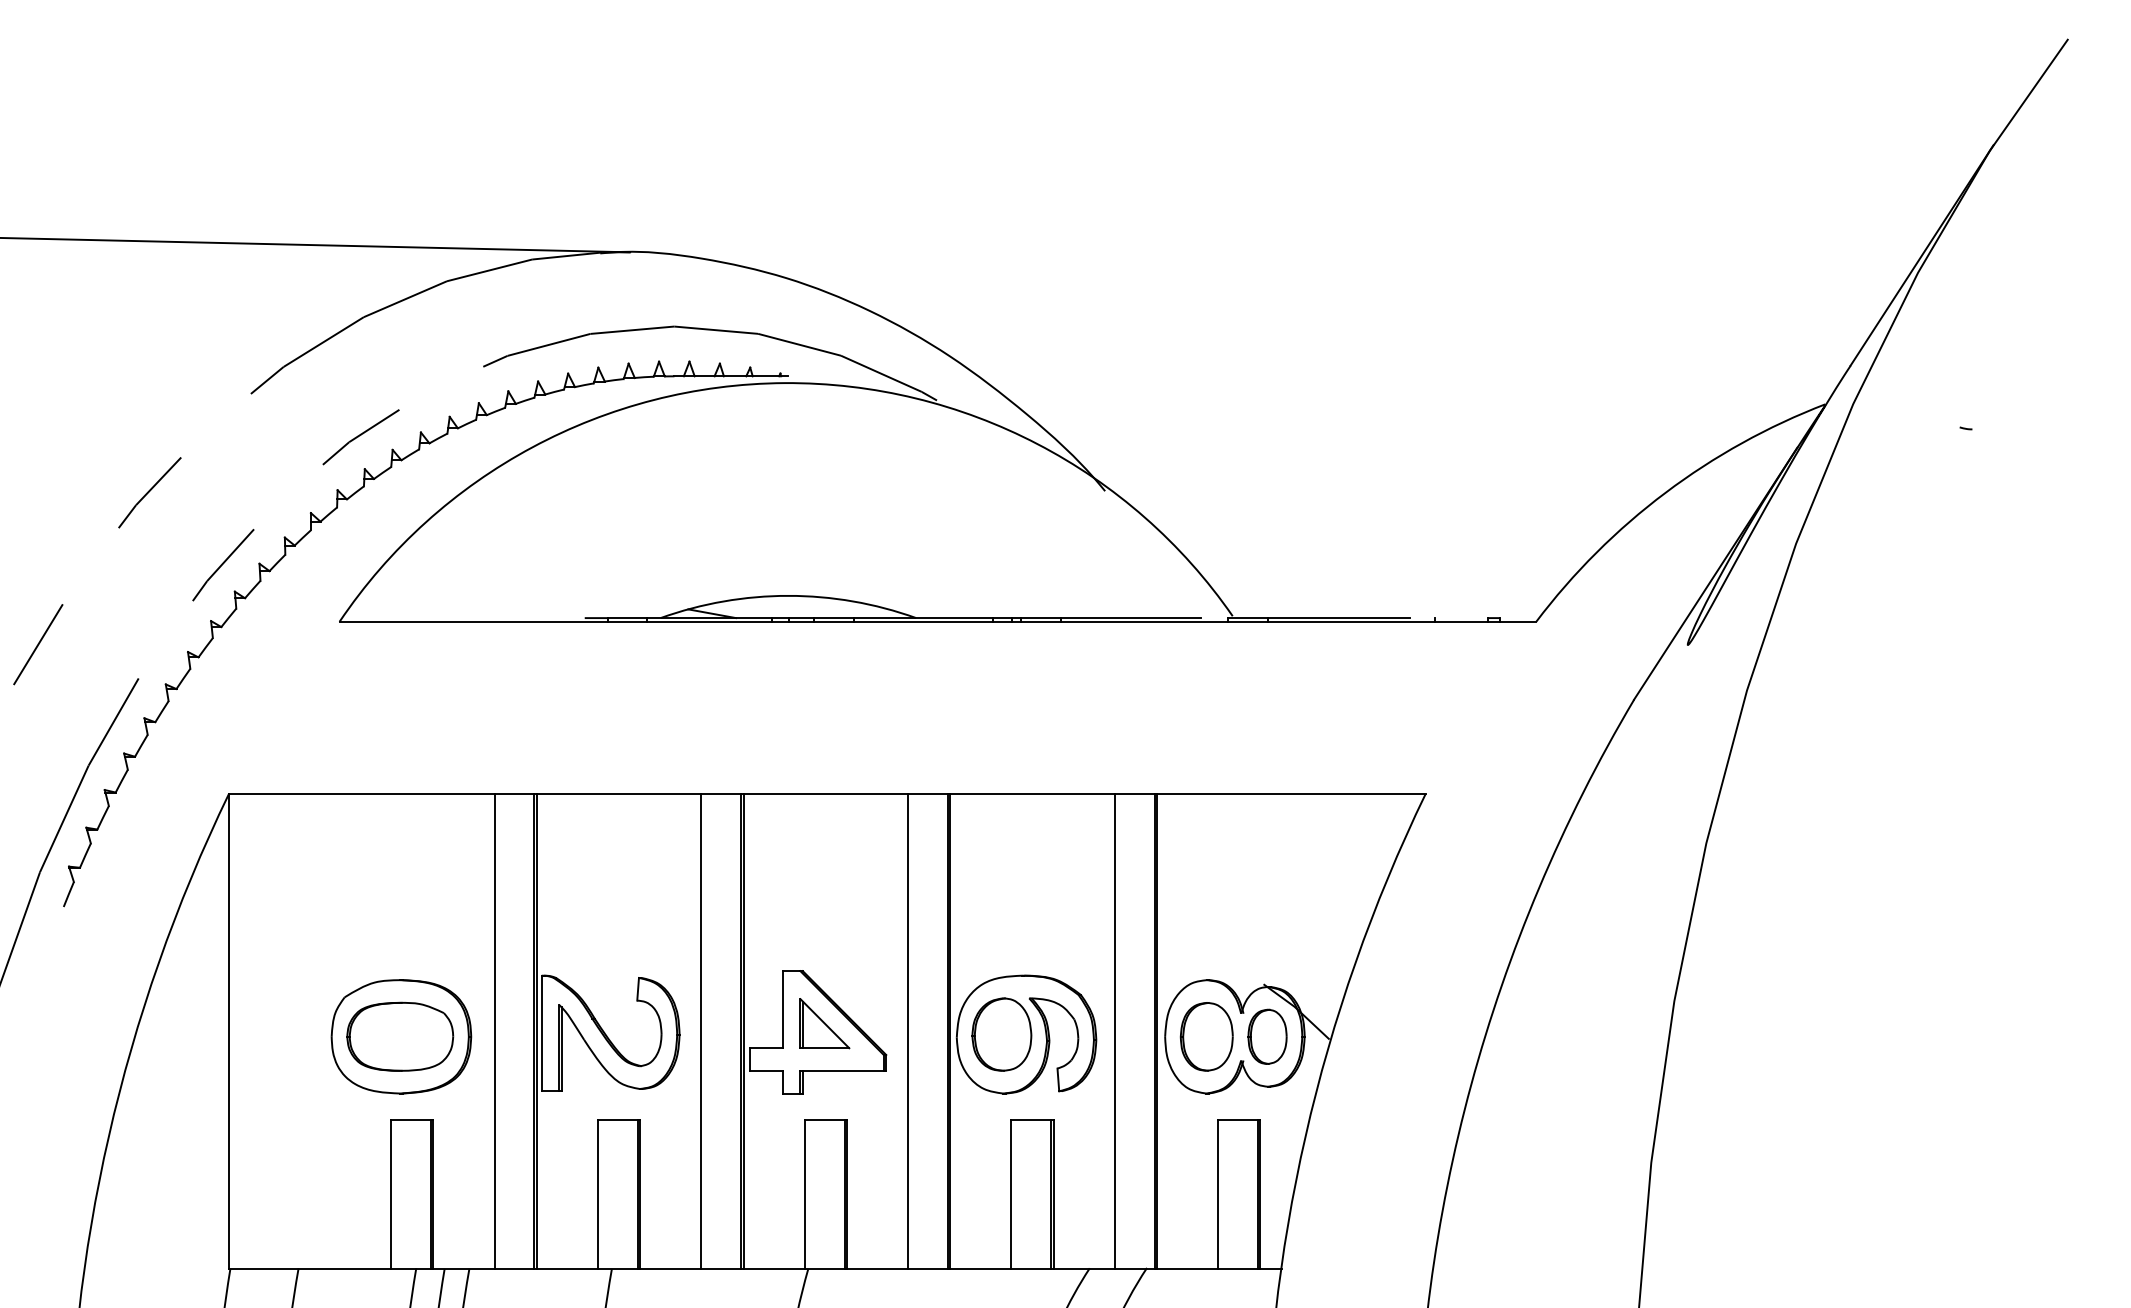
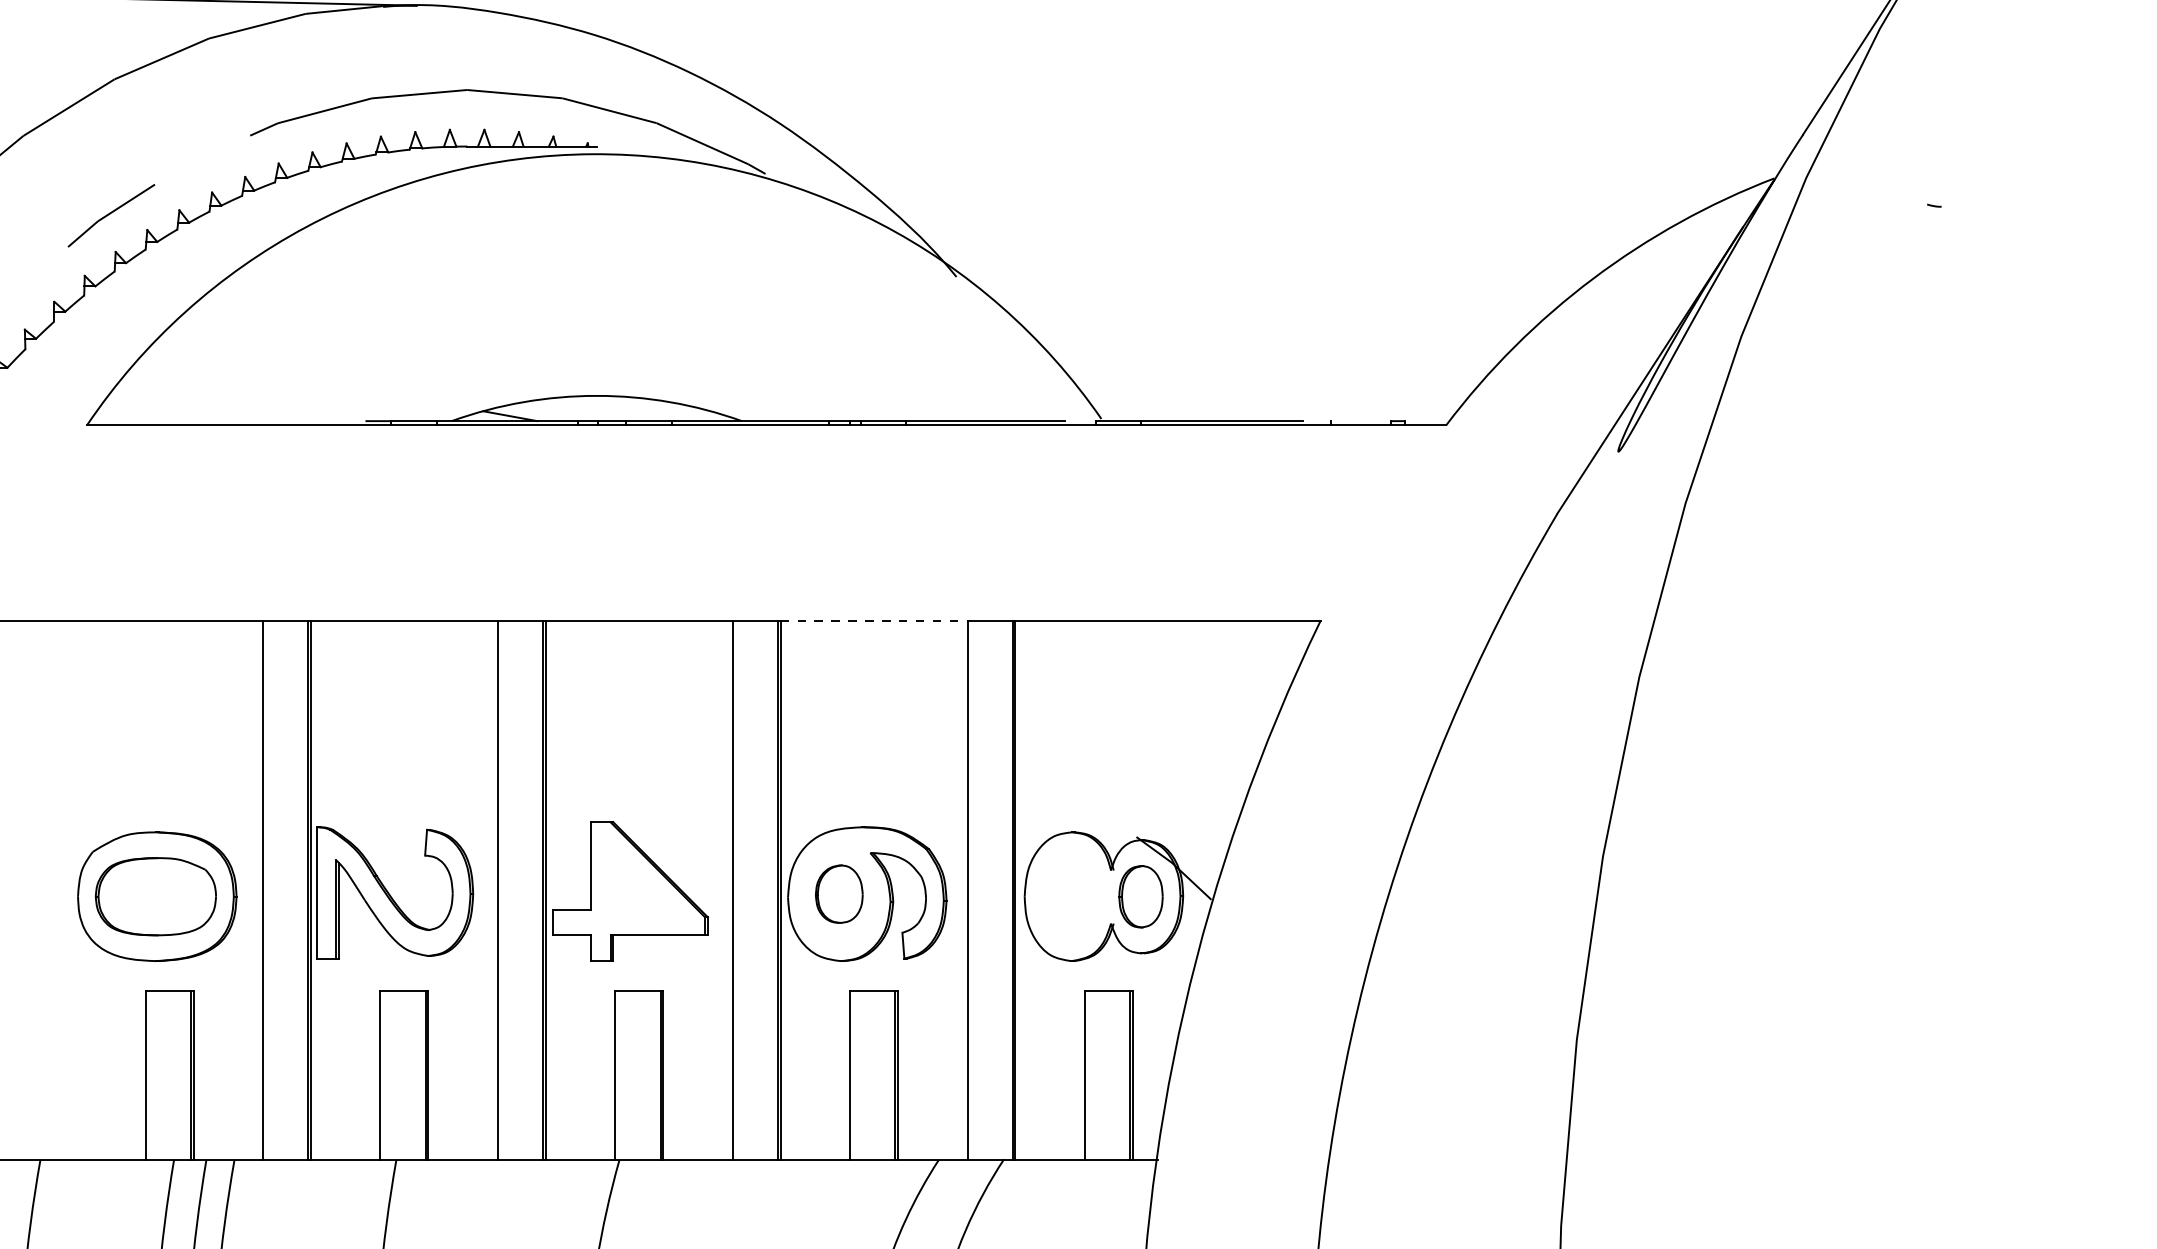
line: (1033, 793) -> (875, 620), solid -> dashed
part: (824, 1023) -> (637, 881), removed
part: (1001, 1034) -> (838, 894), size x0.7
part: (1206, 1036) -> (1071, 896), removed

